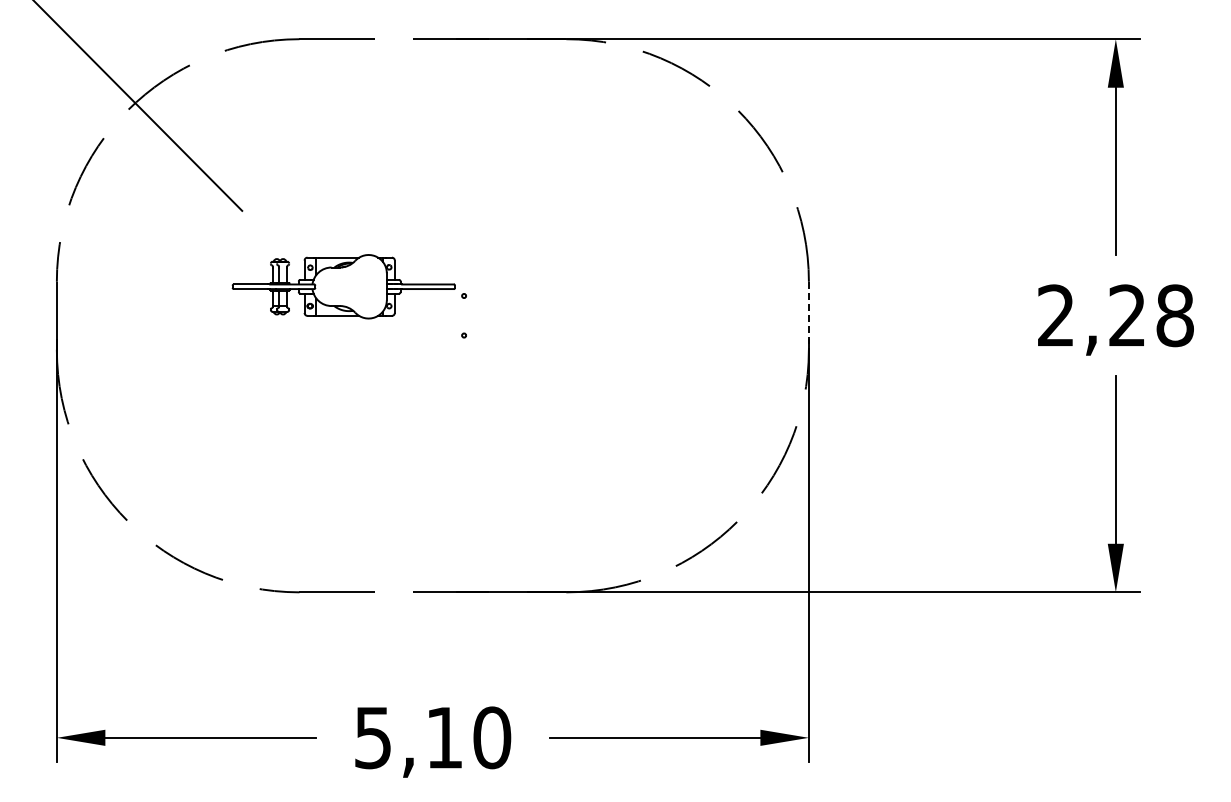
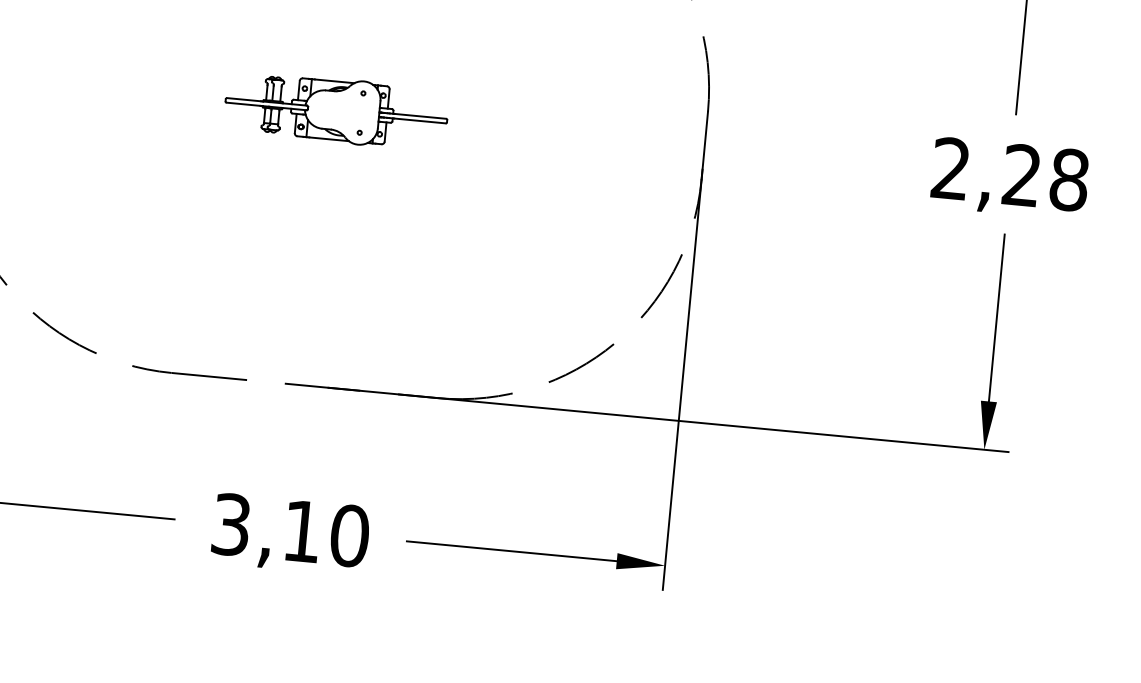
part: (343, 286) -> (336, 110), moved
line: (808, 315) -> (704, 145), dashed -> solid
text: (373, 737) -> (231, 524), 5,10 -> 3,10

